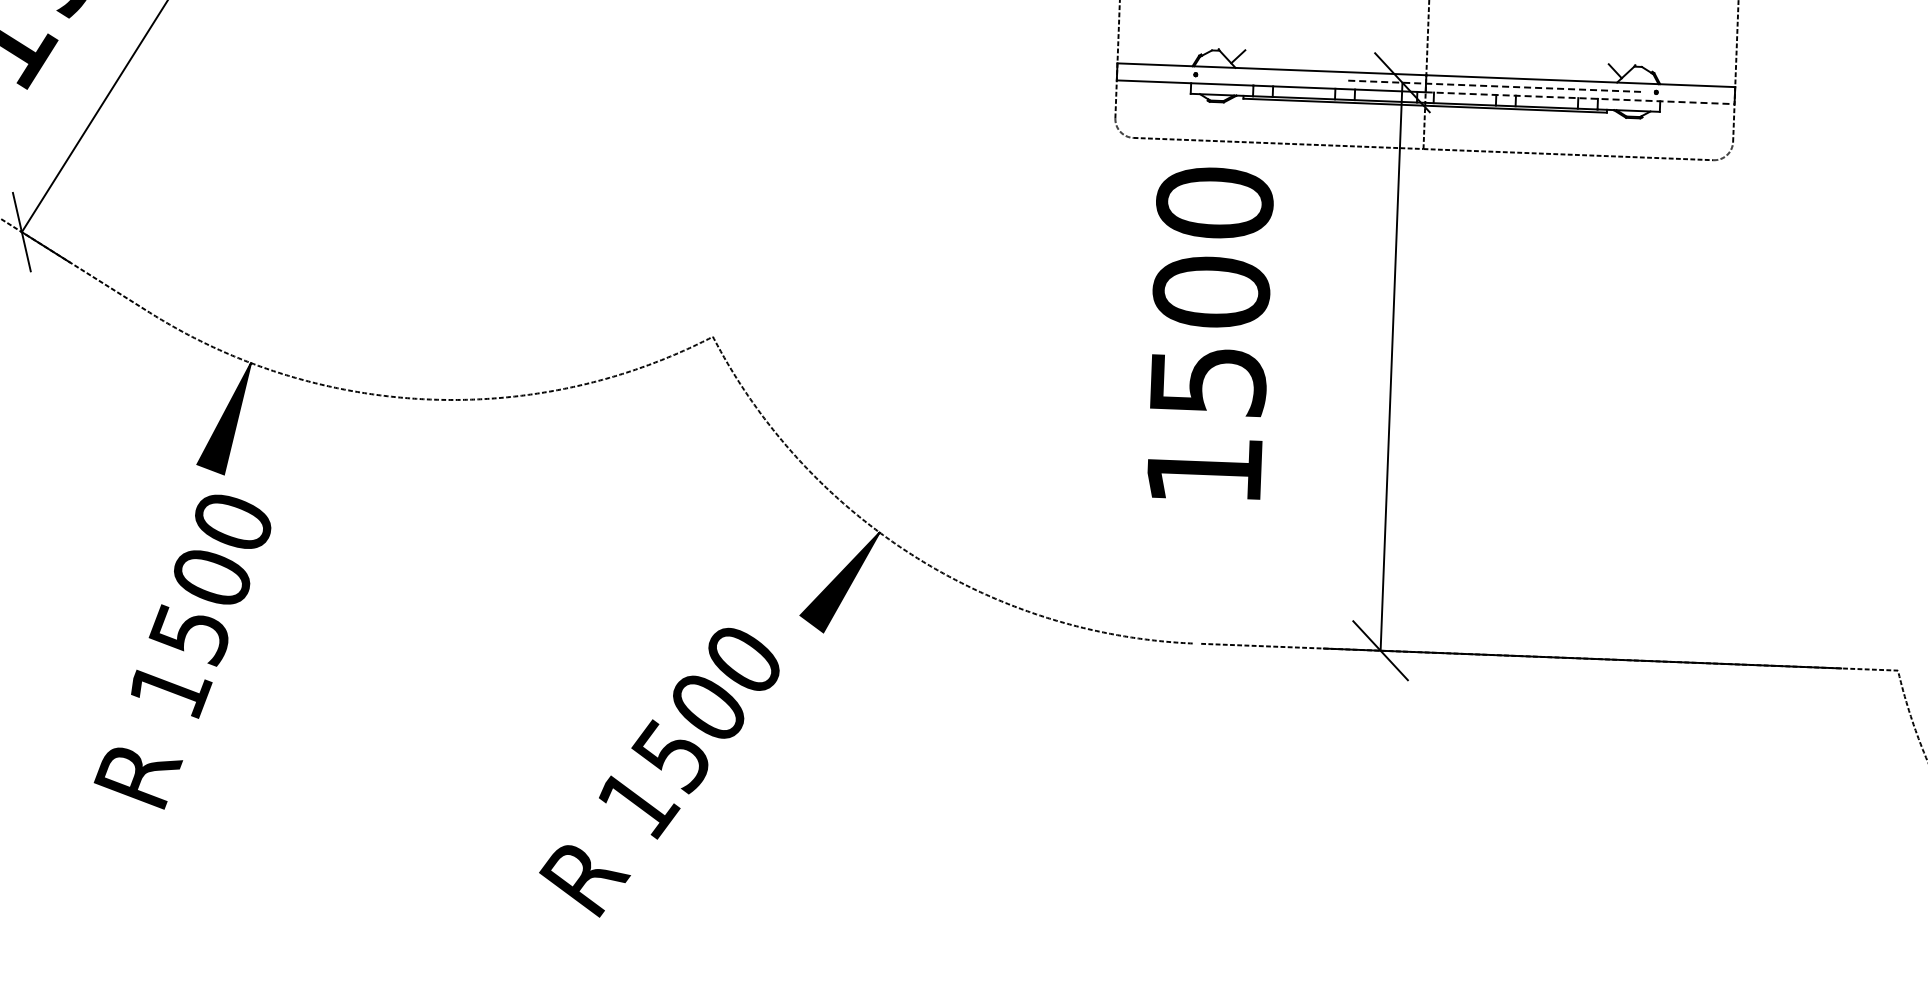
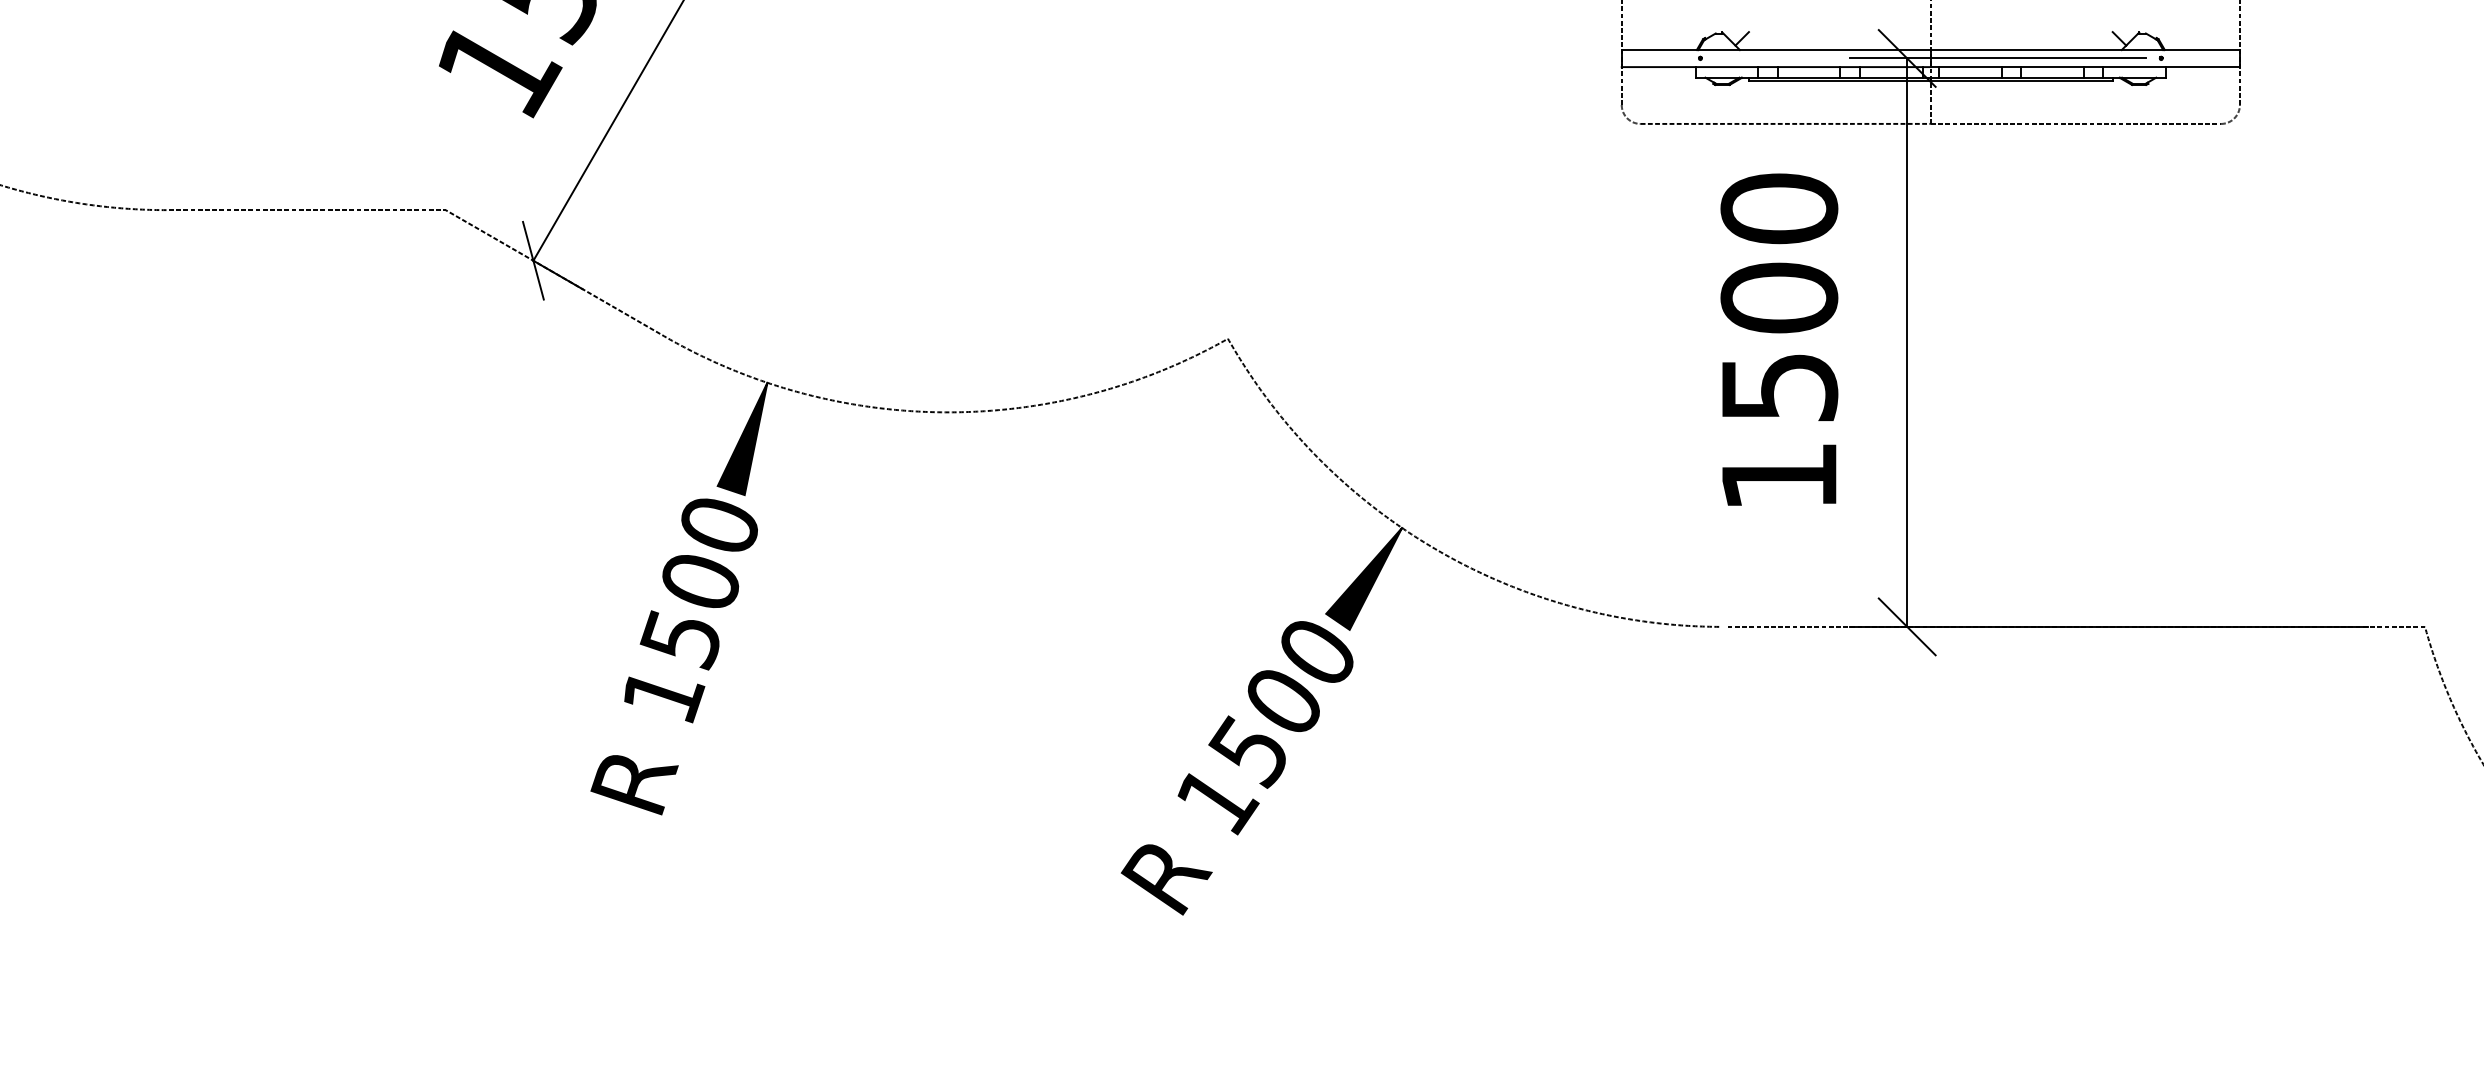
line: (1493, 86) -> (1998, 58), dashed -> solid
line: (1580, 98) -> (2085, 67), dashed -> solid
text: (1209, 333) -> (1779, 339), moved
text: (181, 651) -> (673, 656), moved
text: (658, 772) -> (1236, 768), moved

